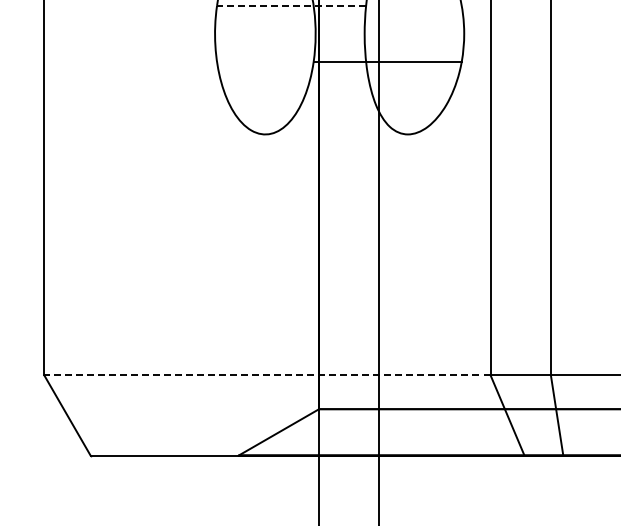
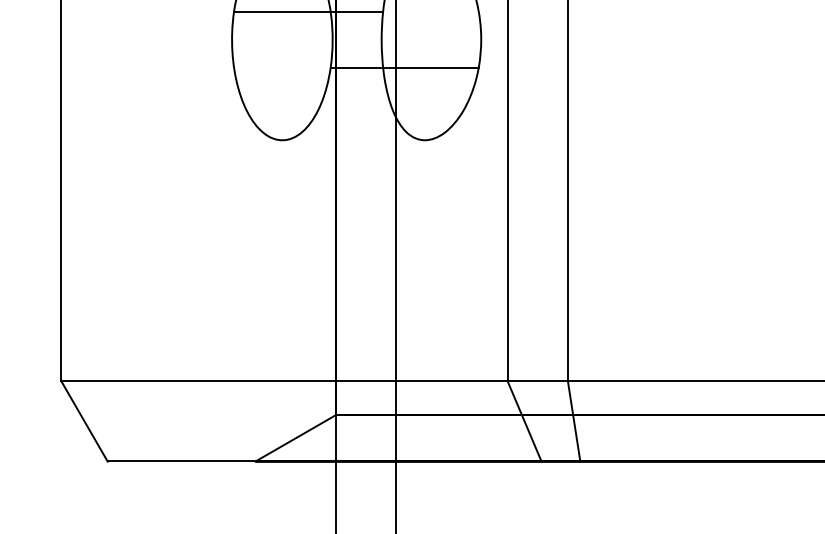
line: (291, 5) -> (308, 11), dashed -> solid
line: (266, 374) -> (283, 380), dashed -> solid

